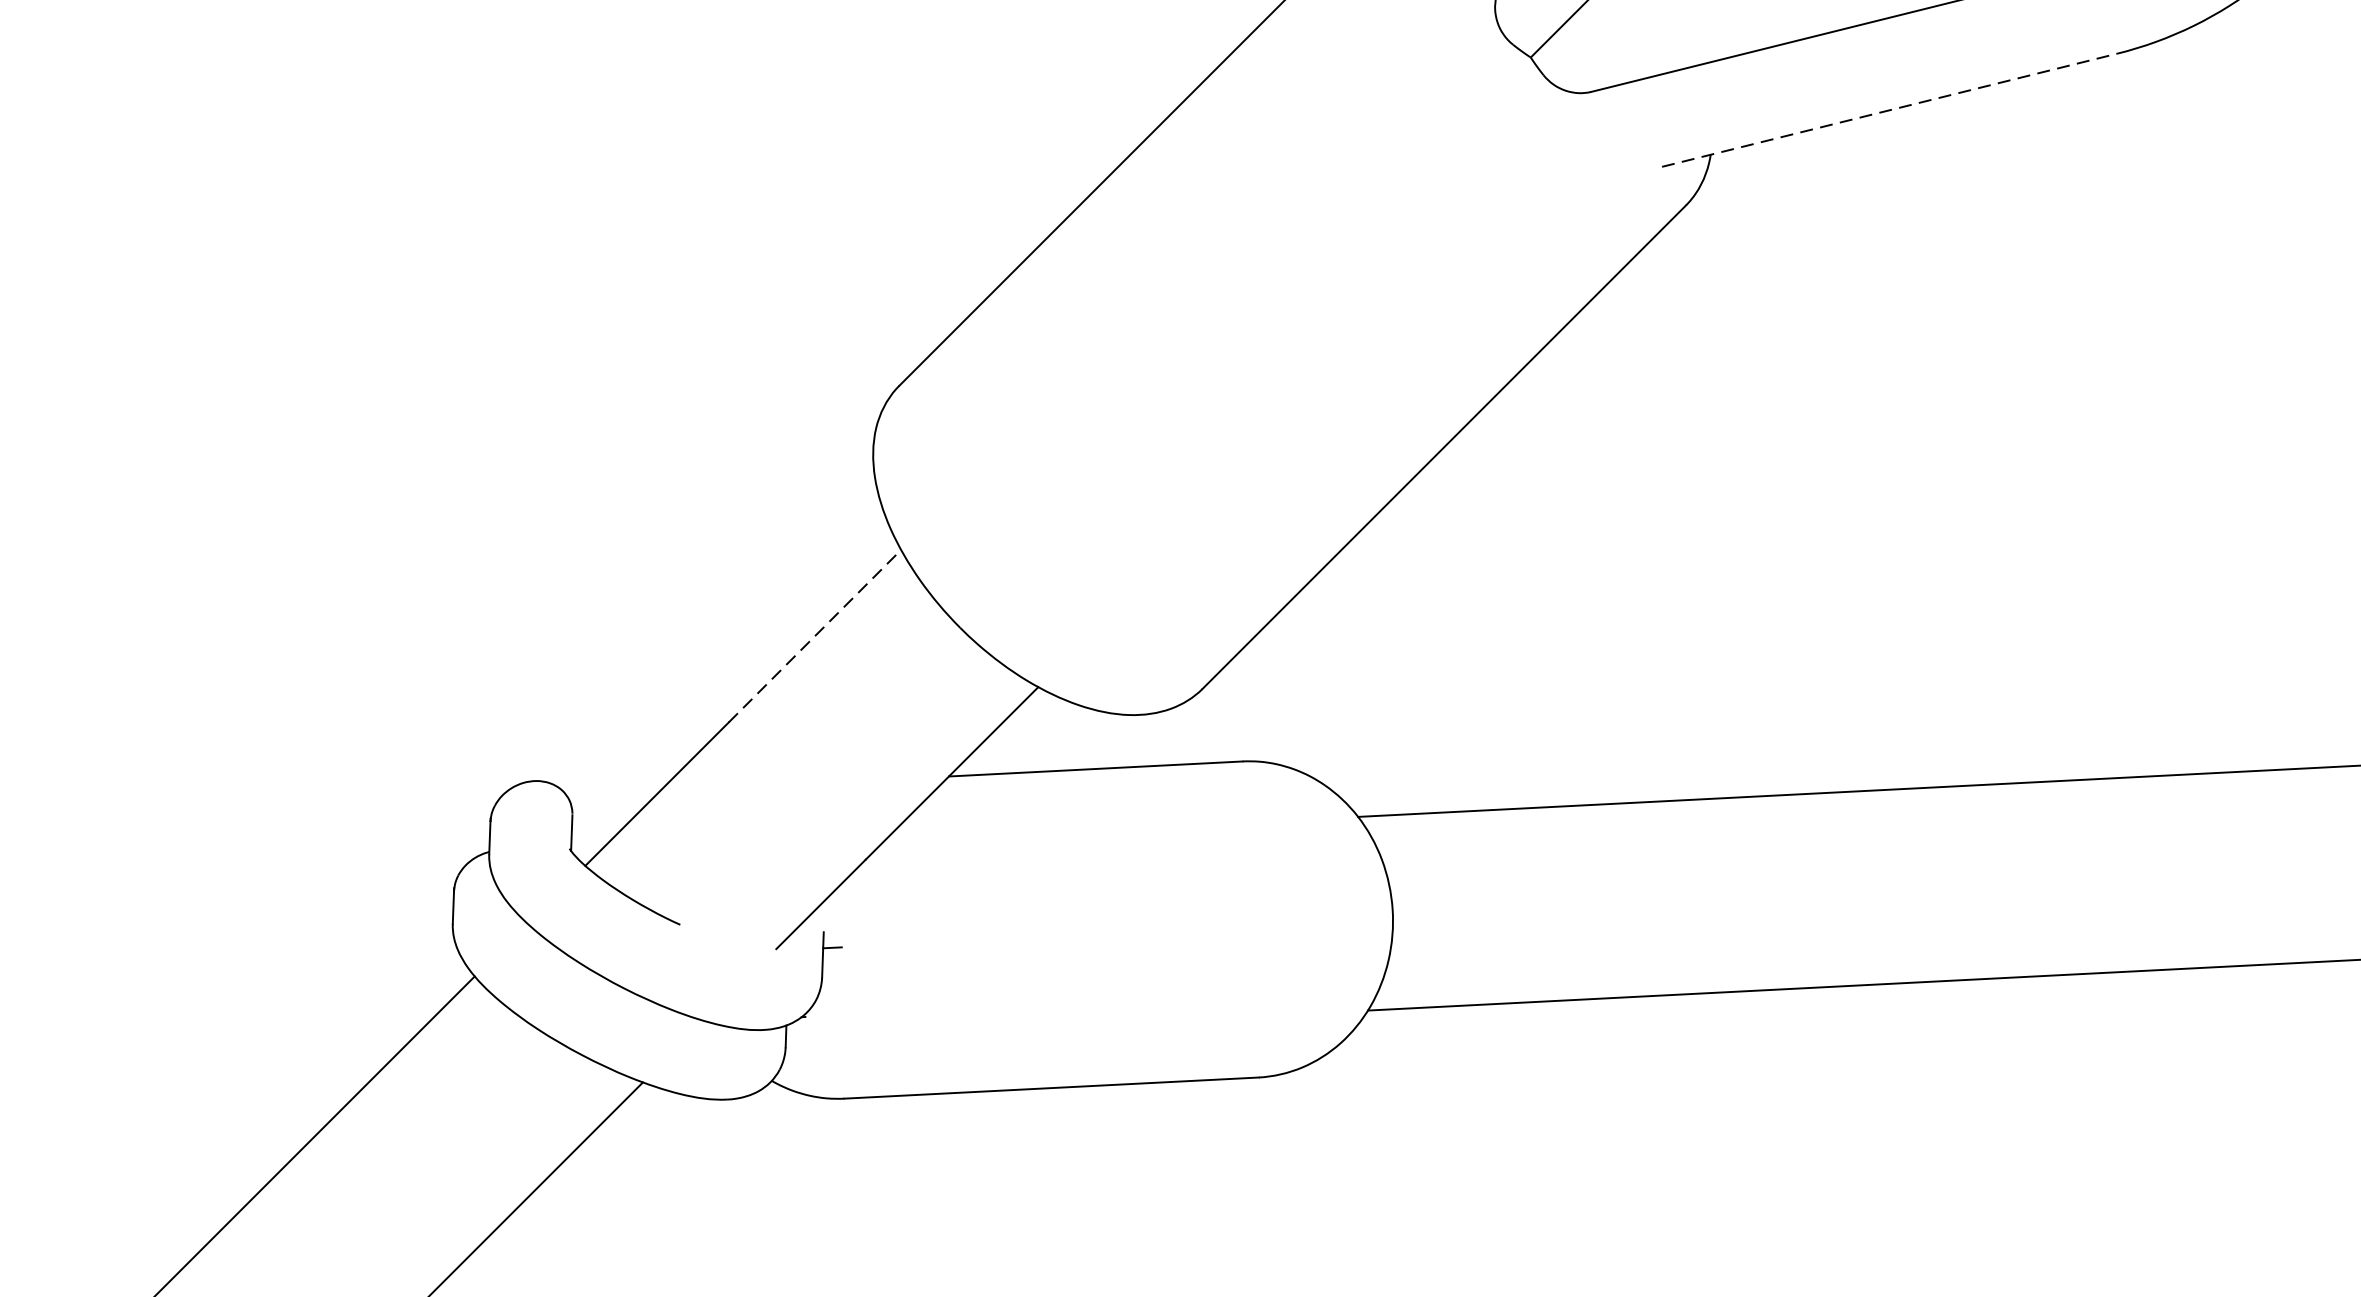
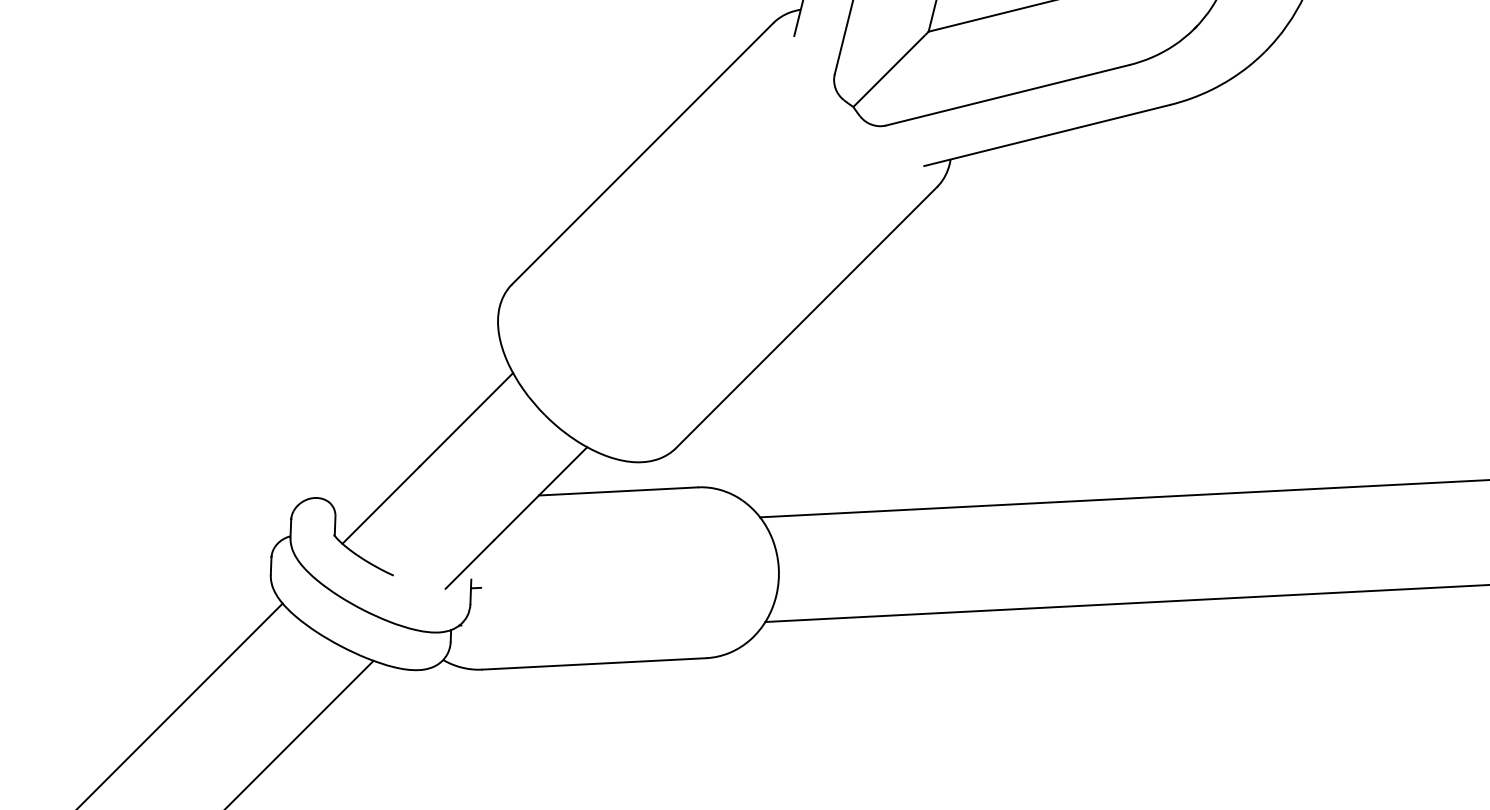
line: (1889, 110) -> (1047, 135), dashed -> solid
line: (814, 635) -> (466, 419), dashed -> solid

